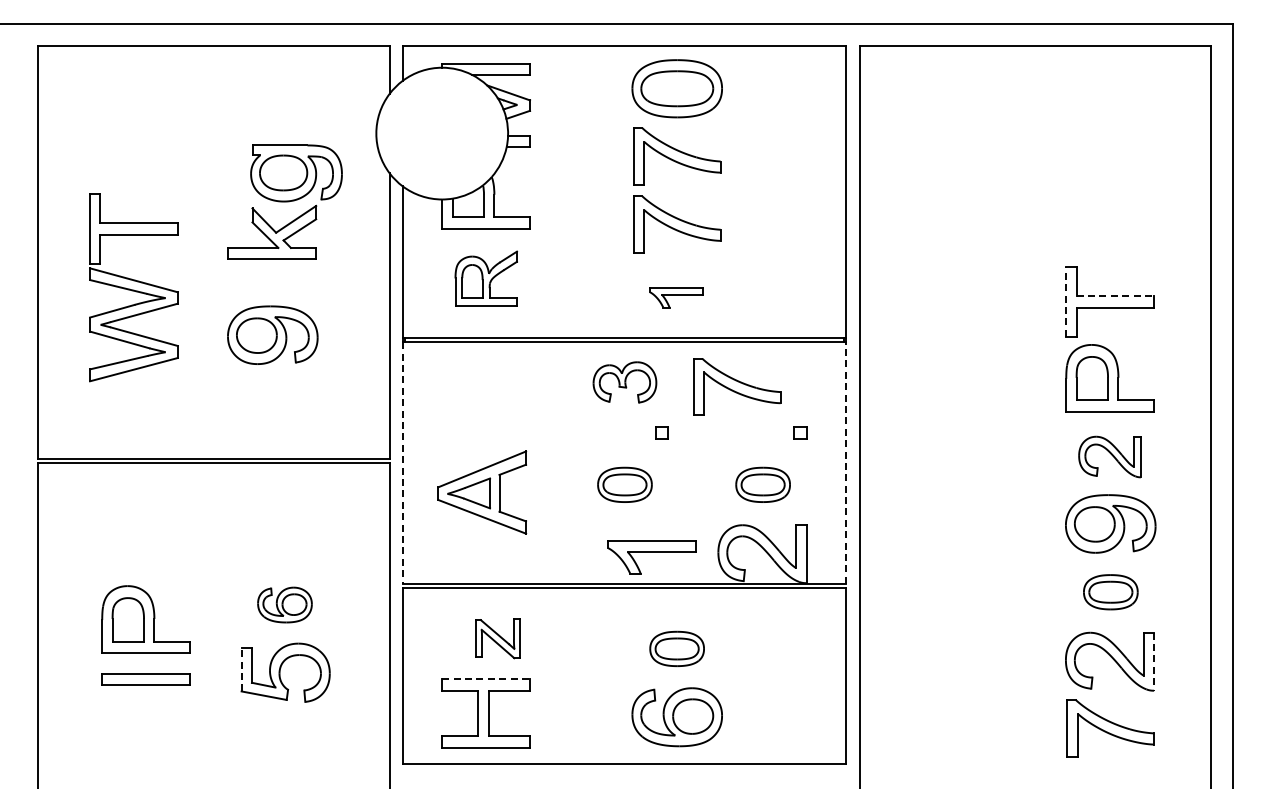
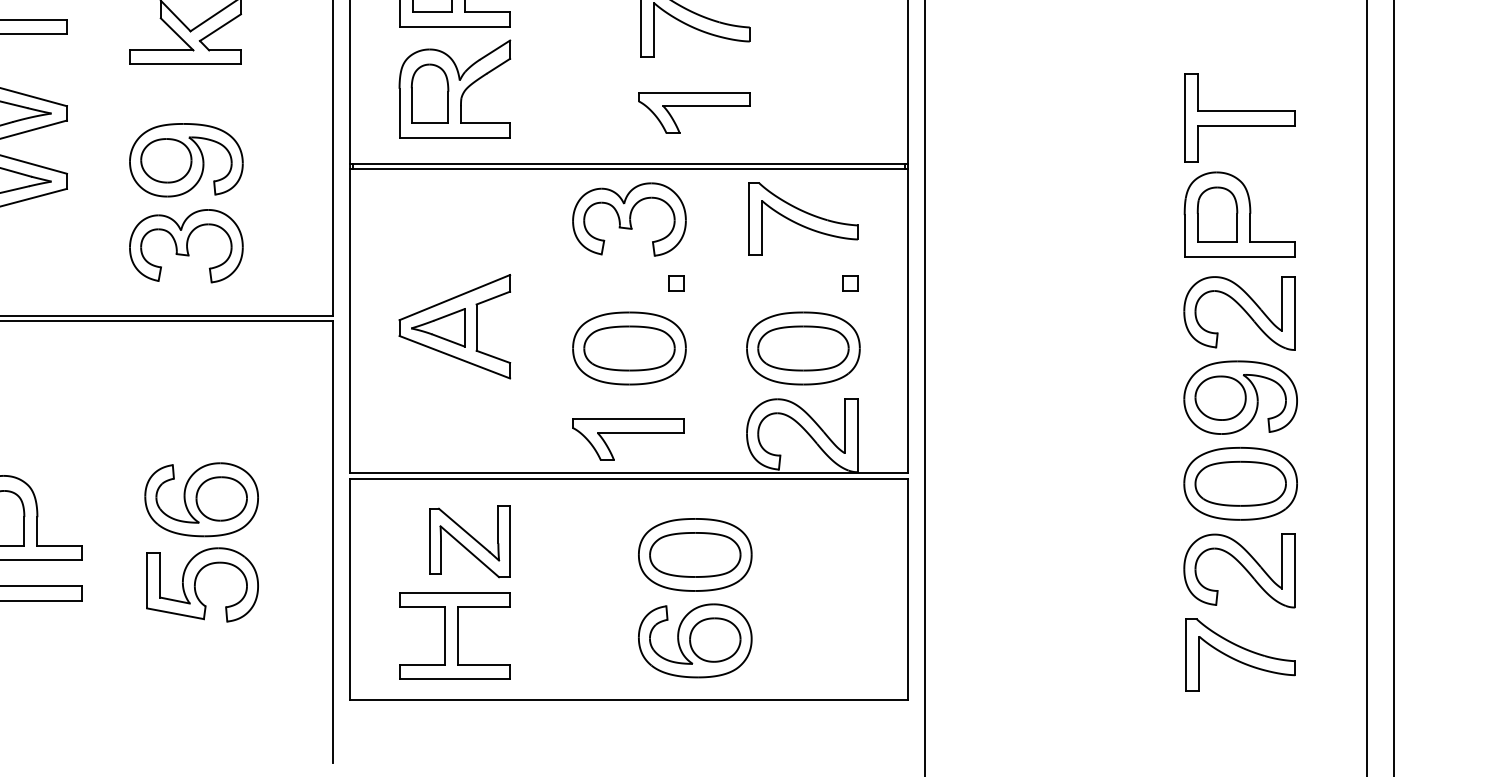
part: (486, 278) -> (455, 88), size x1.43
line: (1115, 296) -> (1246, 111), dashed -> solid
part: (676, 297) -> (694, 112), size x1.67
line: (1066, 301) -> (1185, 117), dashed -> solid
part: (624, 382) -> (628, 219), size x1.43
part: (737, 386) -> (803, 218), moved
part: (272, 403) -> (186, 246), added
part: (1109, 456) -> (1239, 312), size x1.43
line: (402, 463) -> (349, 321), dashed -> solid
line: (846, 463) -> (908, 321), dashed -> solid
part: (624, 484) -> (628, 348), size x1.67
part: (762, 484) -> (802, 348), size x1.67
part: (482, 492) -> (455, 326), moved
part: (651, 557) -> (627, 439), moved
part: (1110, 591) -> (1240, 482), size x1.67
part: (284, 604) -> (201, 499), size x1.67
part: (497, 638) -> (469, 541), size x1.43
part: (676, 648) -> (694, 554), size x1.67
line: (1154, 662) -> (1295, 571), dashed -> solid
line: (241, 669) -> (147, 580), dashed -> solid
line: (486, 678) -> (455, 592), dashed -> solid

